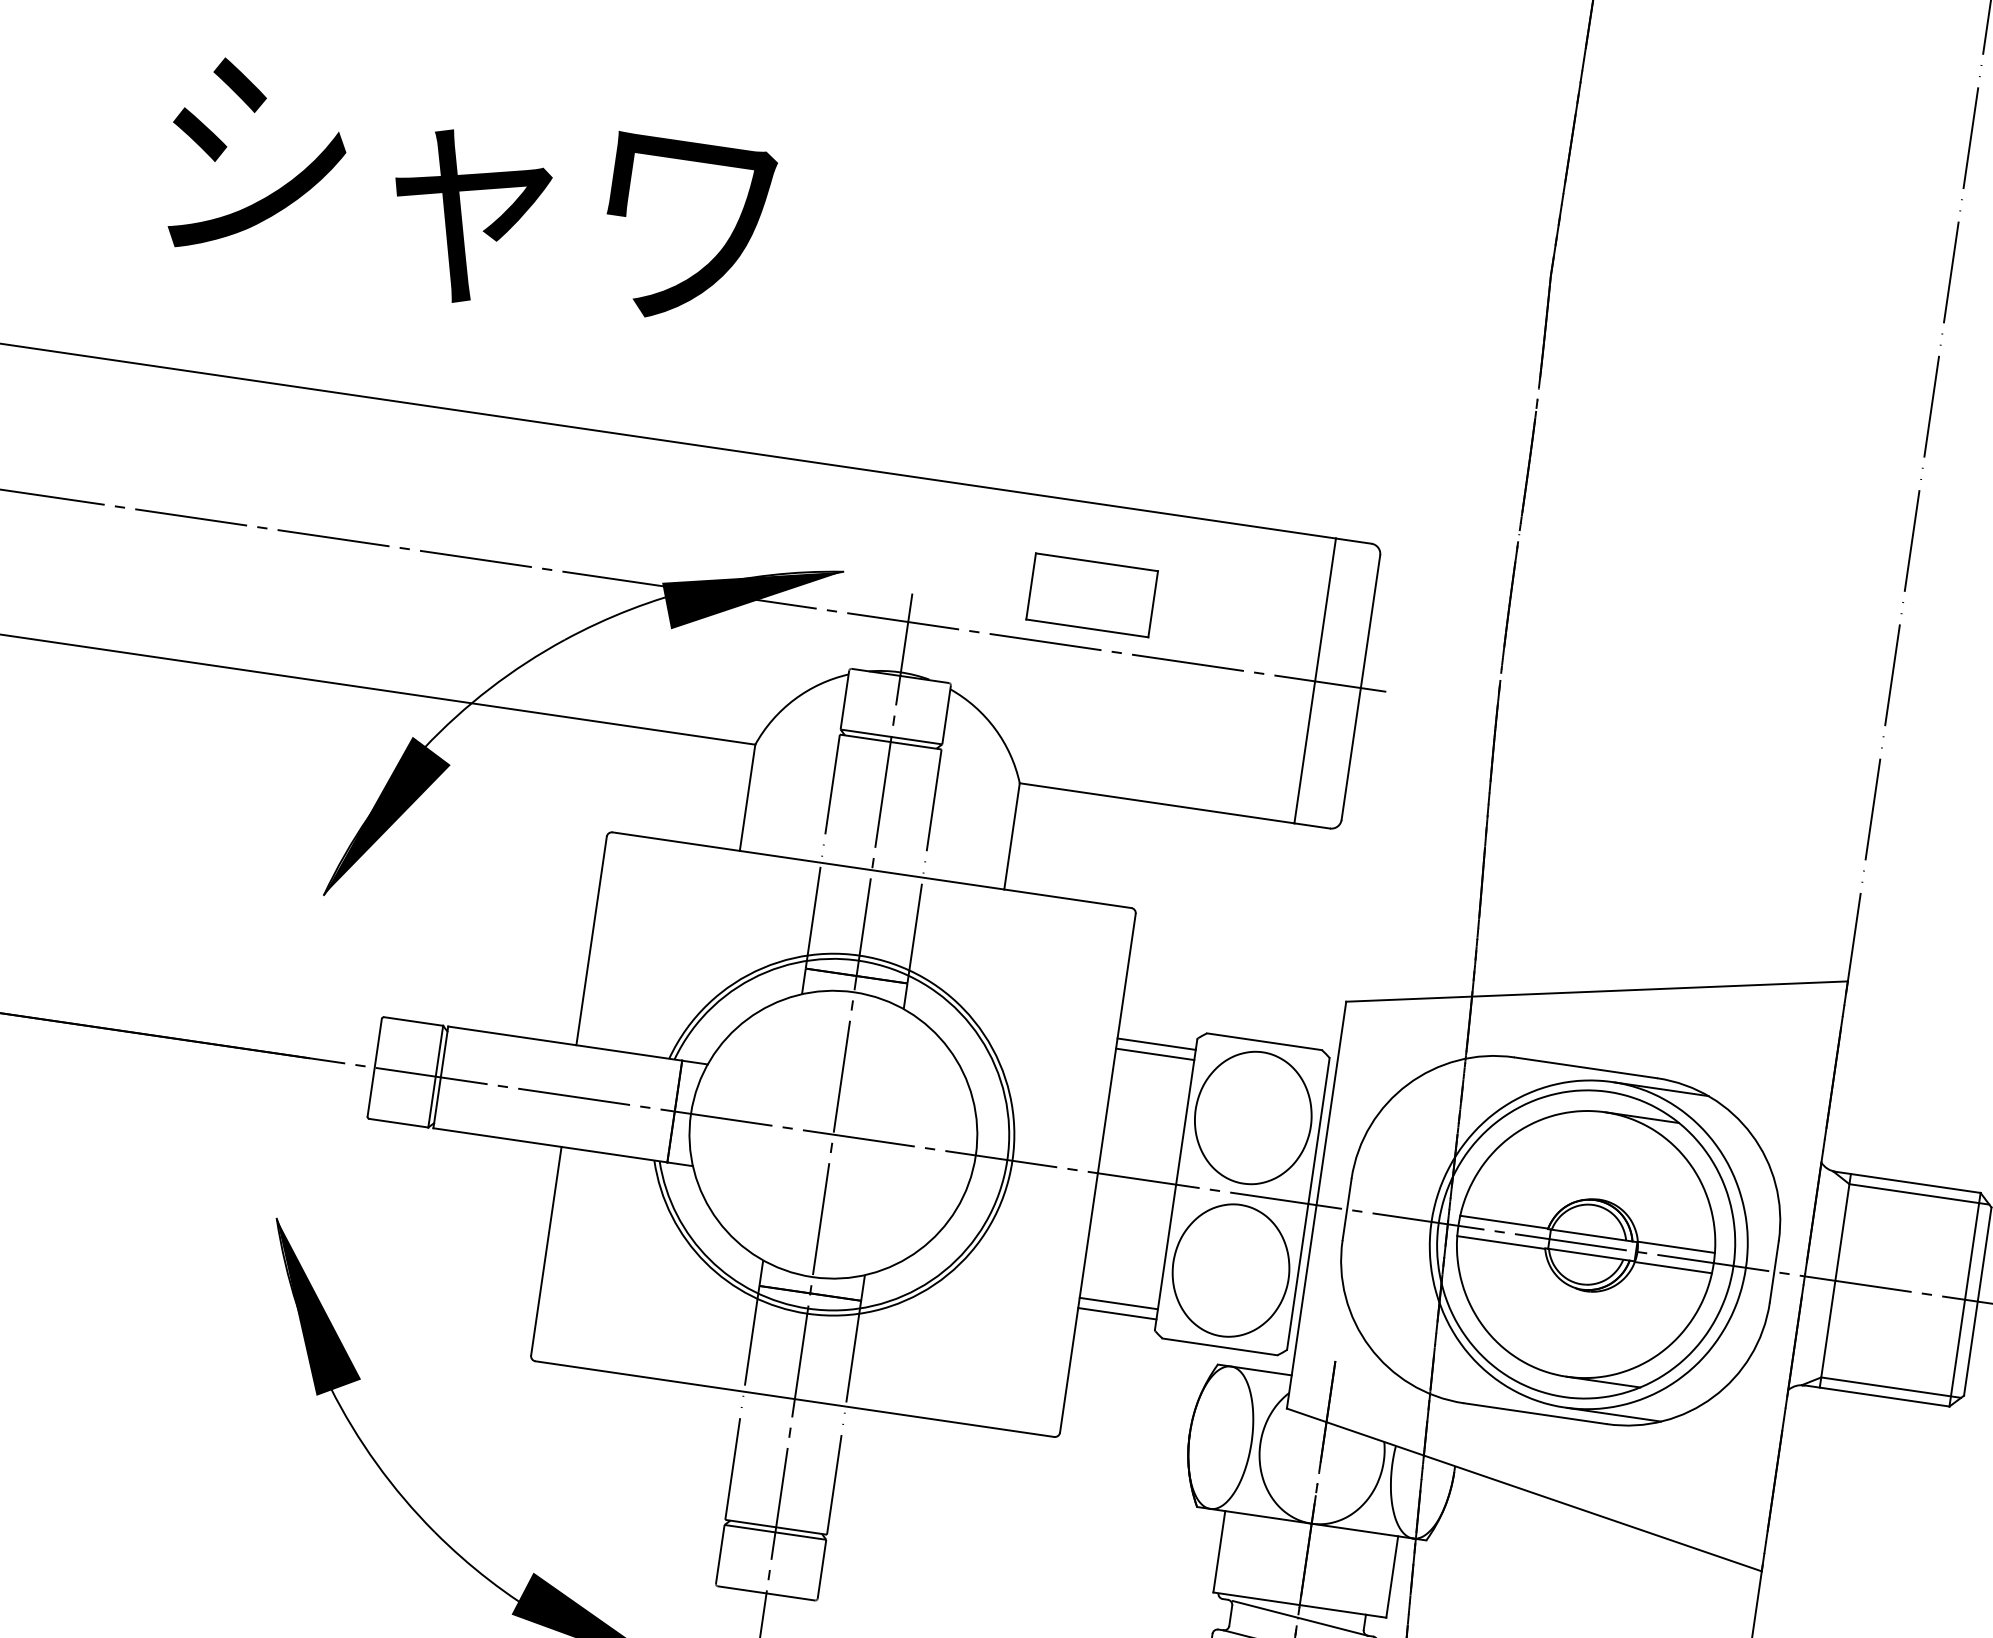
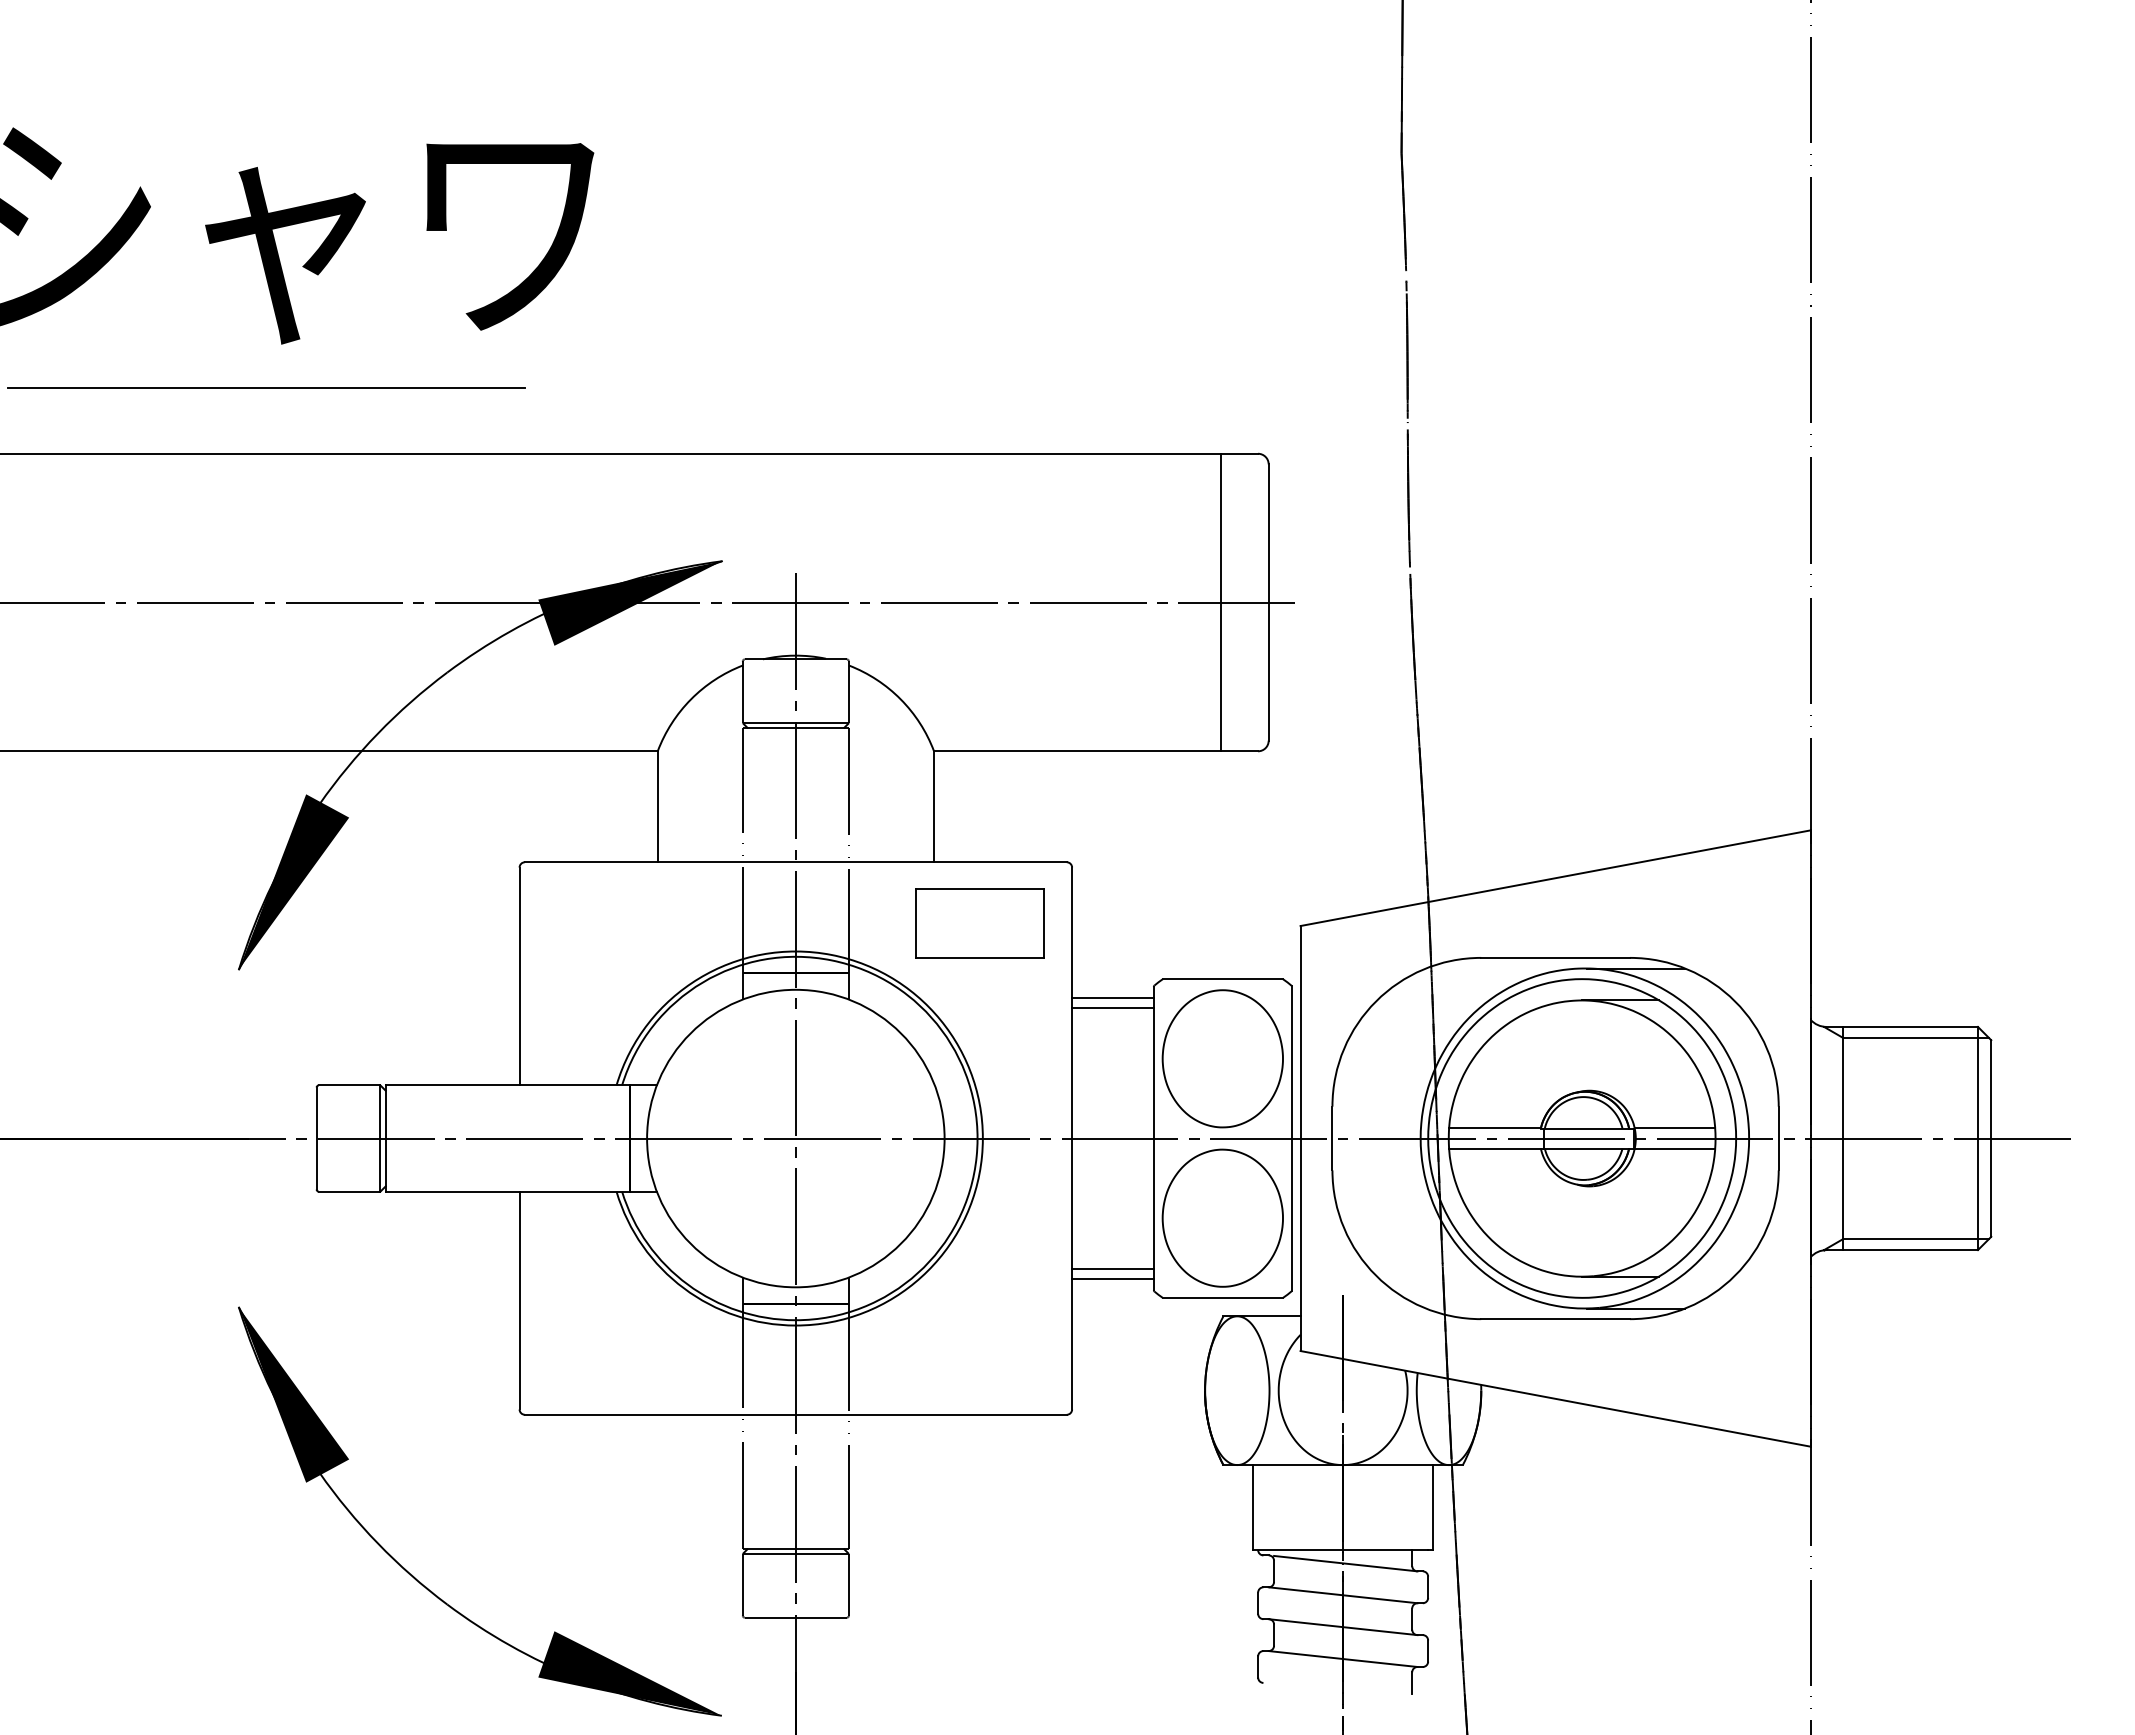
line: (430, 342) -> (265, 388), added
part: (1091, 595) -> (979, 923), moved

